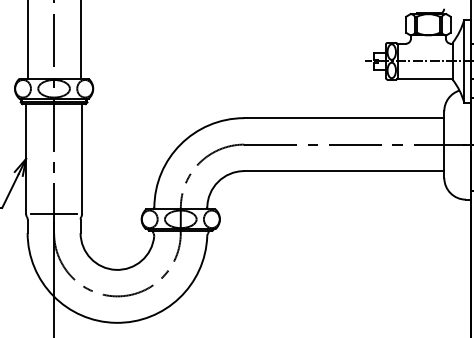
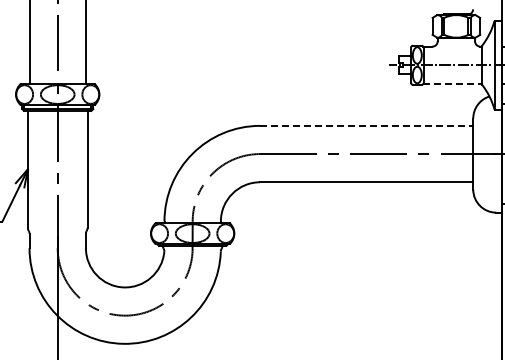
line: (425, 78) -> (453, 83), solid -> dashed
line: (344, 117) -> (366, 125), solid -> dashed
line: (53, 213) -> (57, 227), removed

